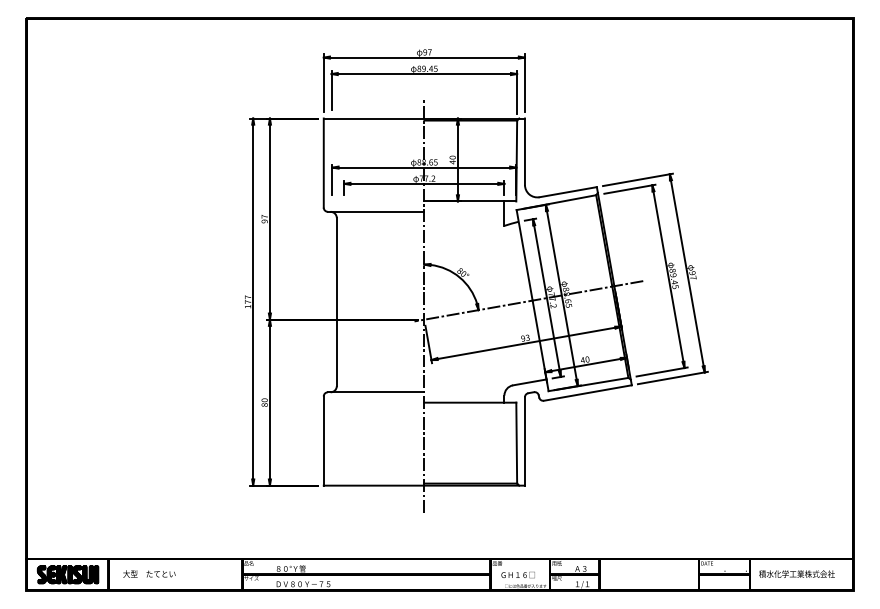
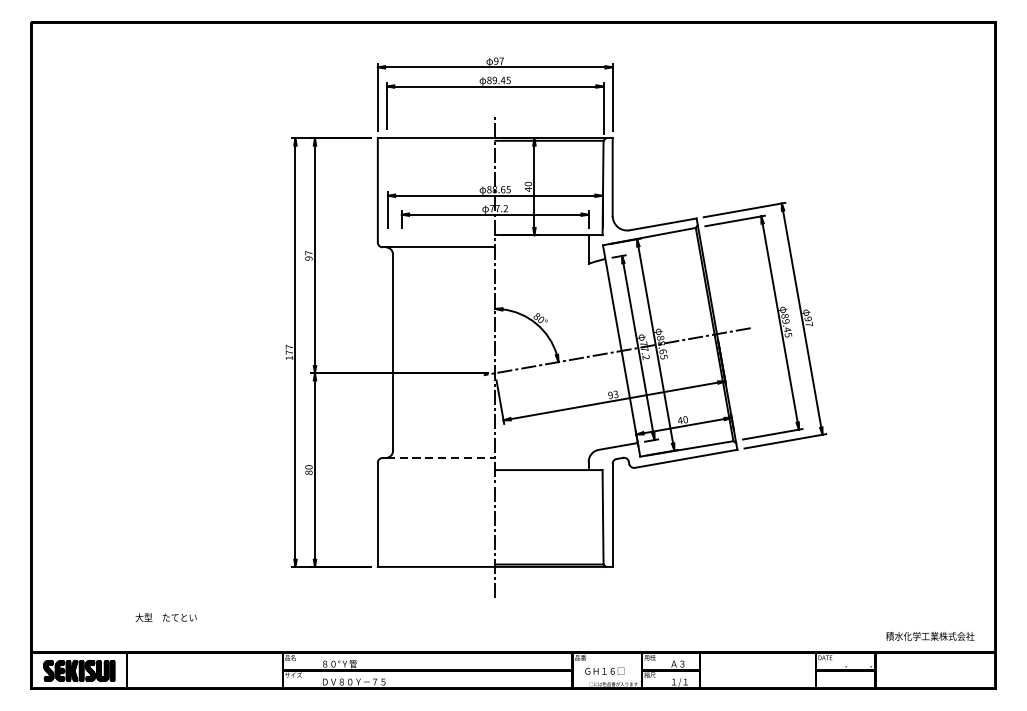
line: (378, 392) -> (441, 458), solid -> dashed
text: (149, 573) -> (166, 616), moved
text: (796, 573) -> (929, 635), moved

